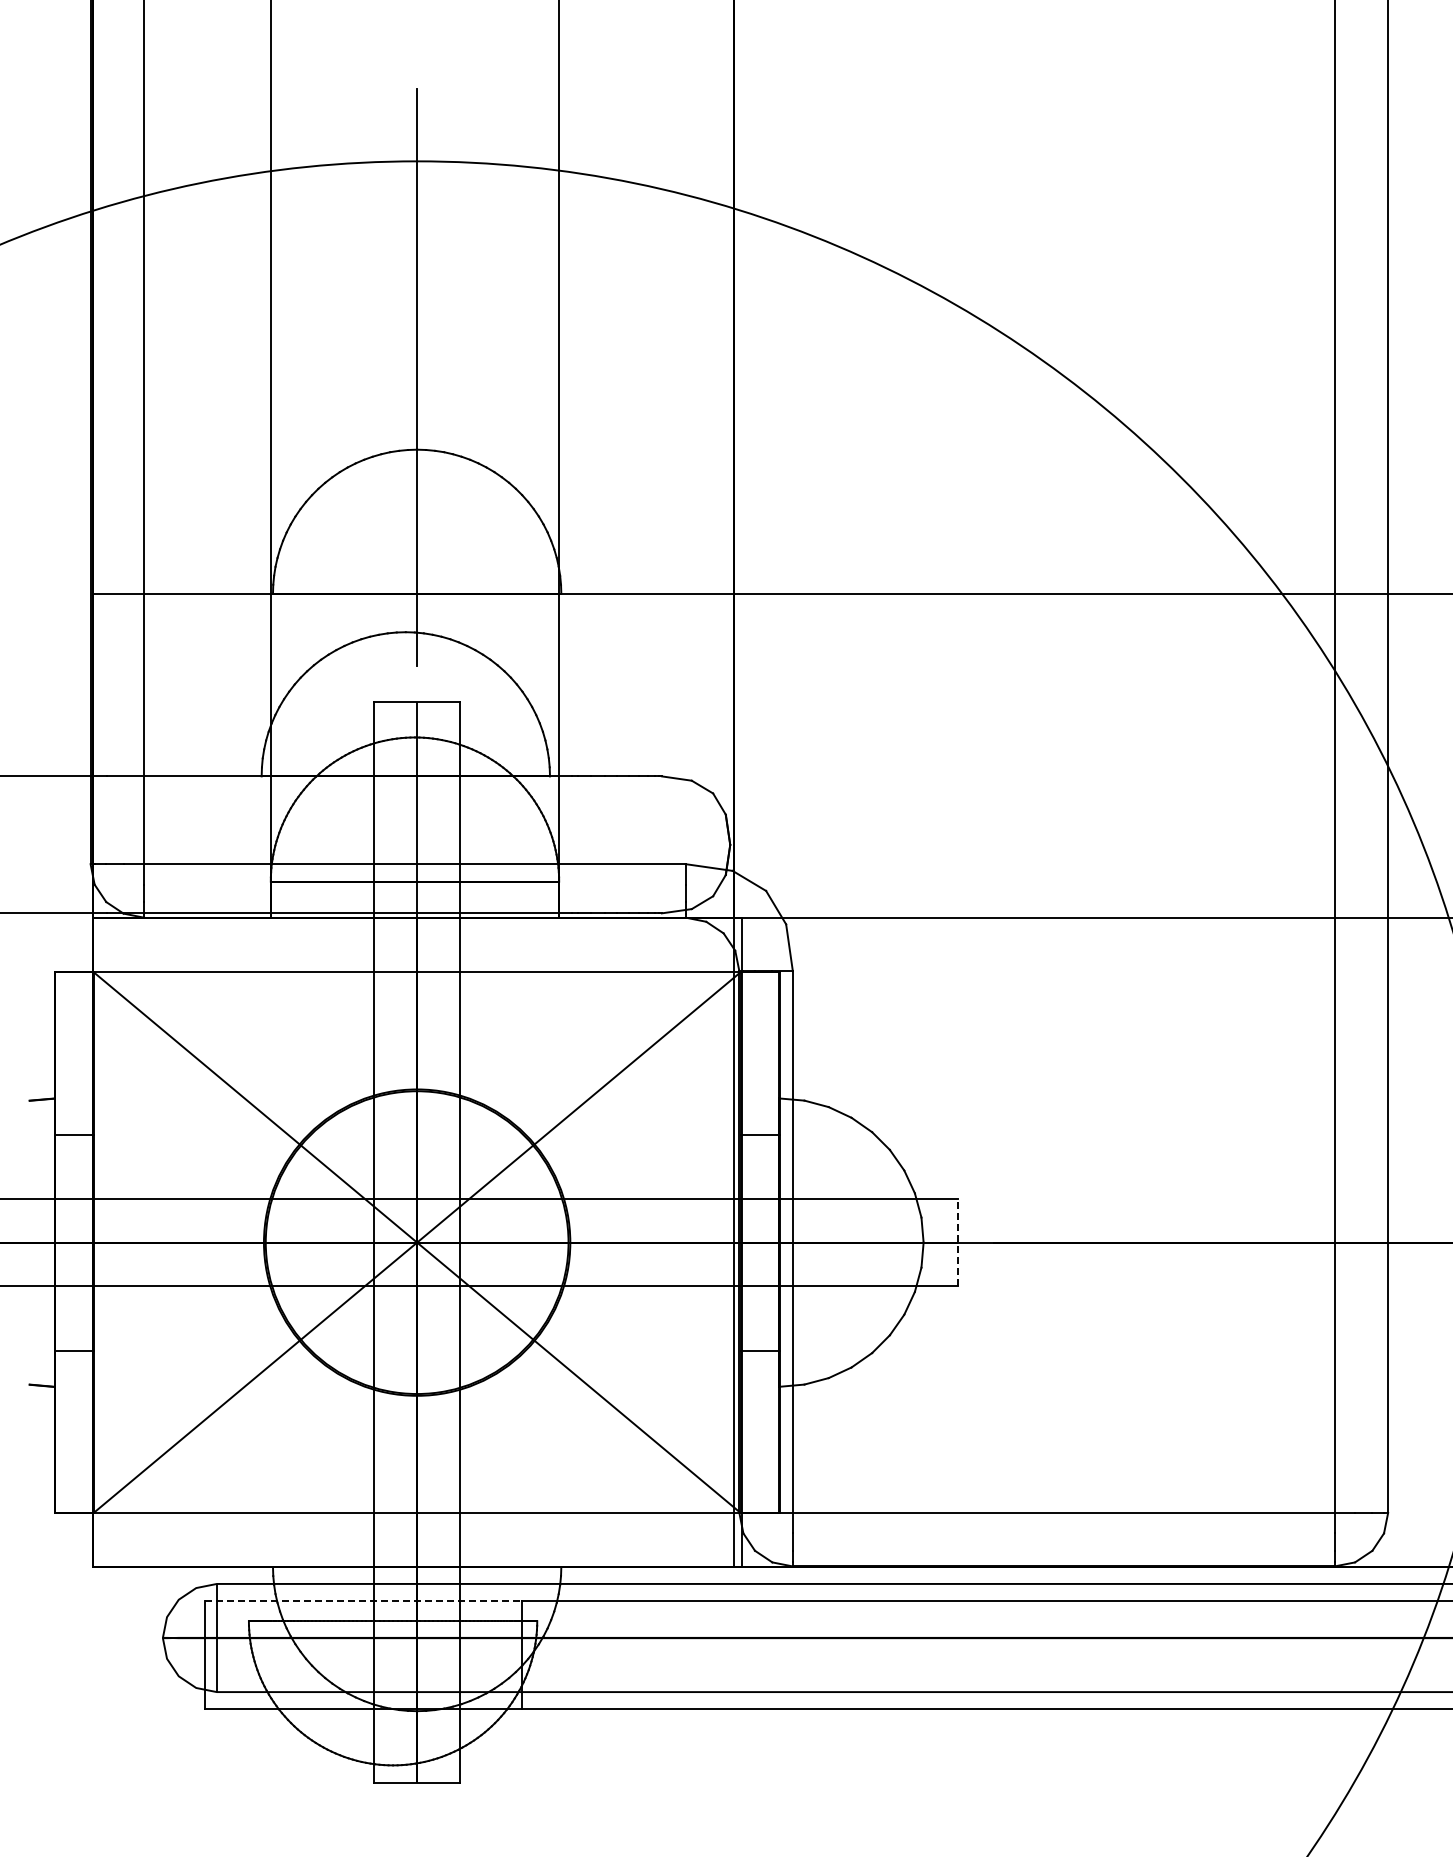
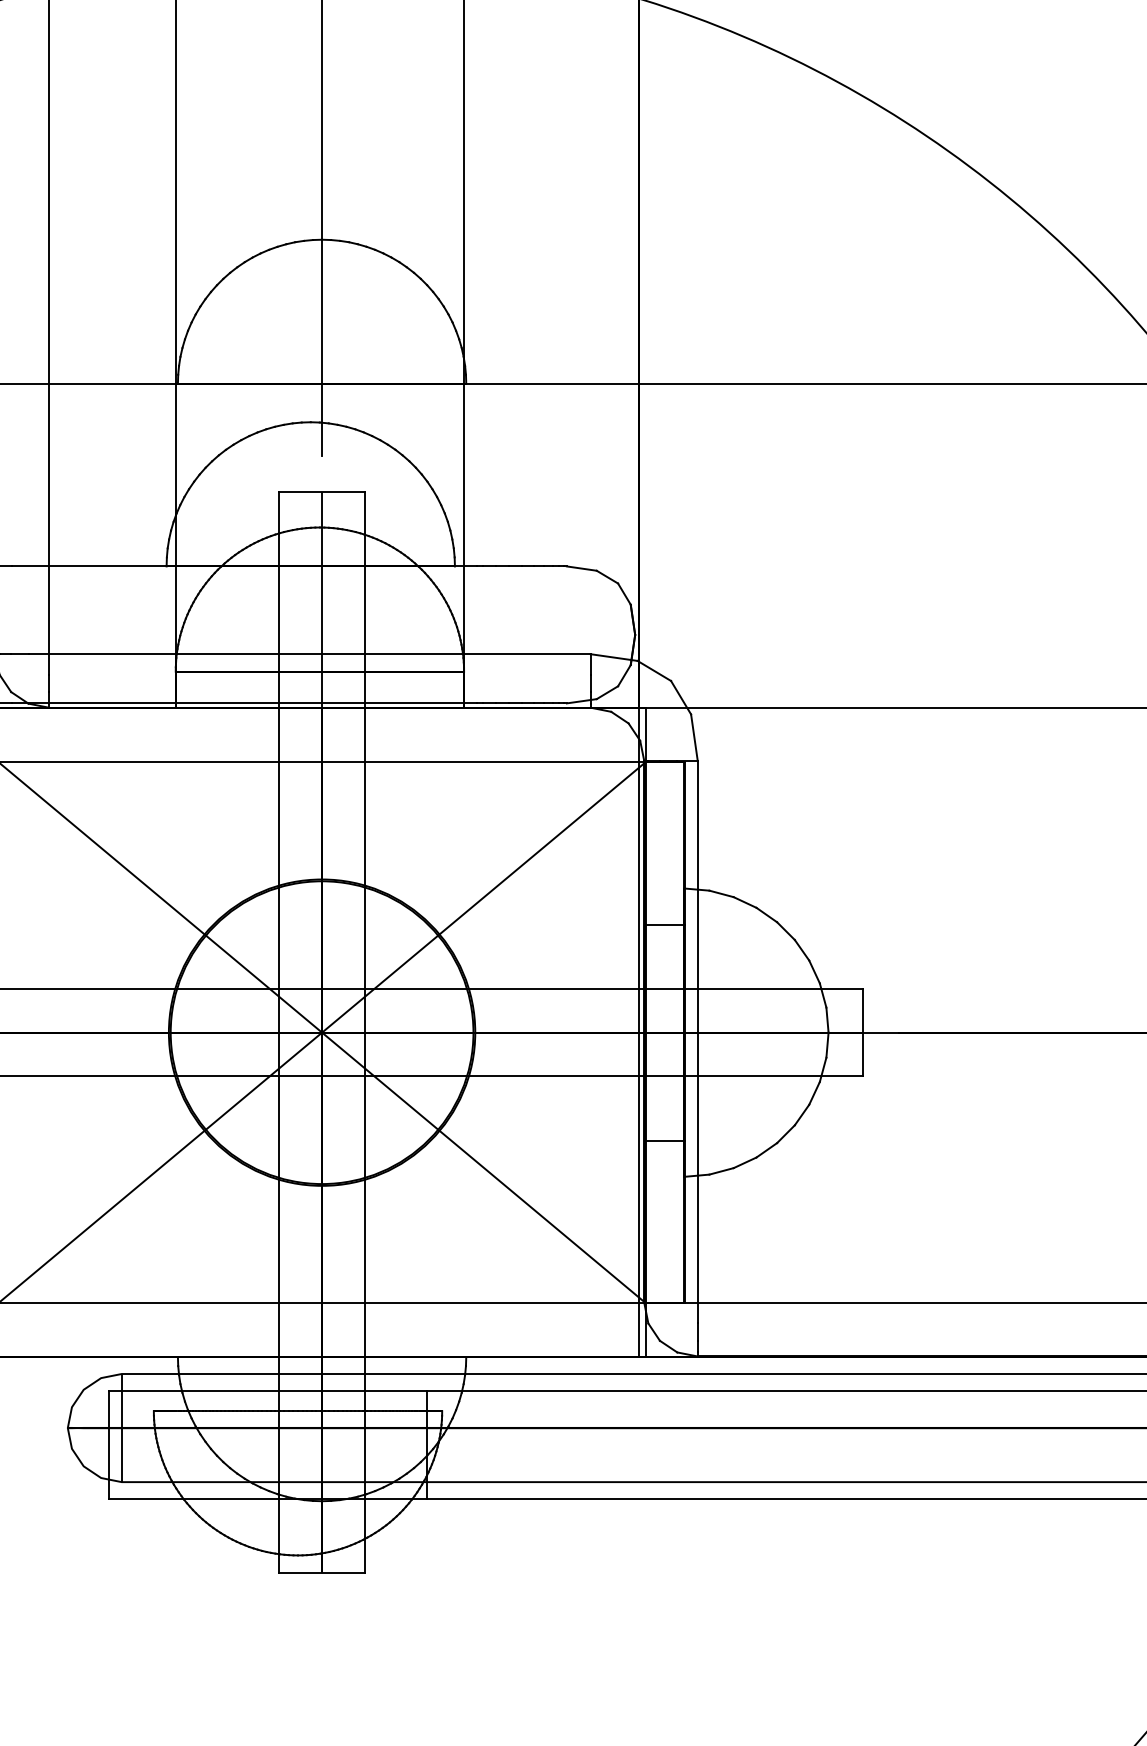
line: (957, 1242) -> (862, 1032), dashed -> solid
line: (363, 1601) -> (268, 1391), dashed -> solid

